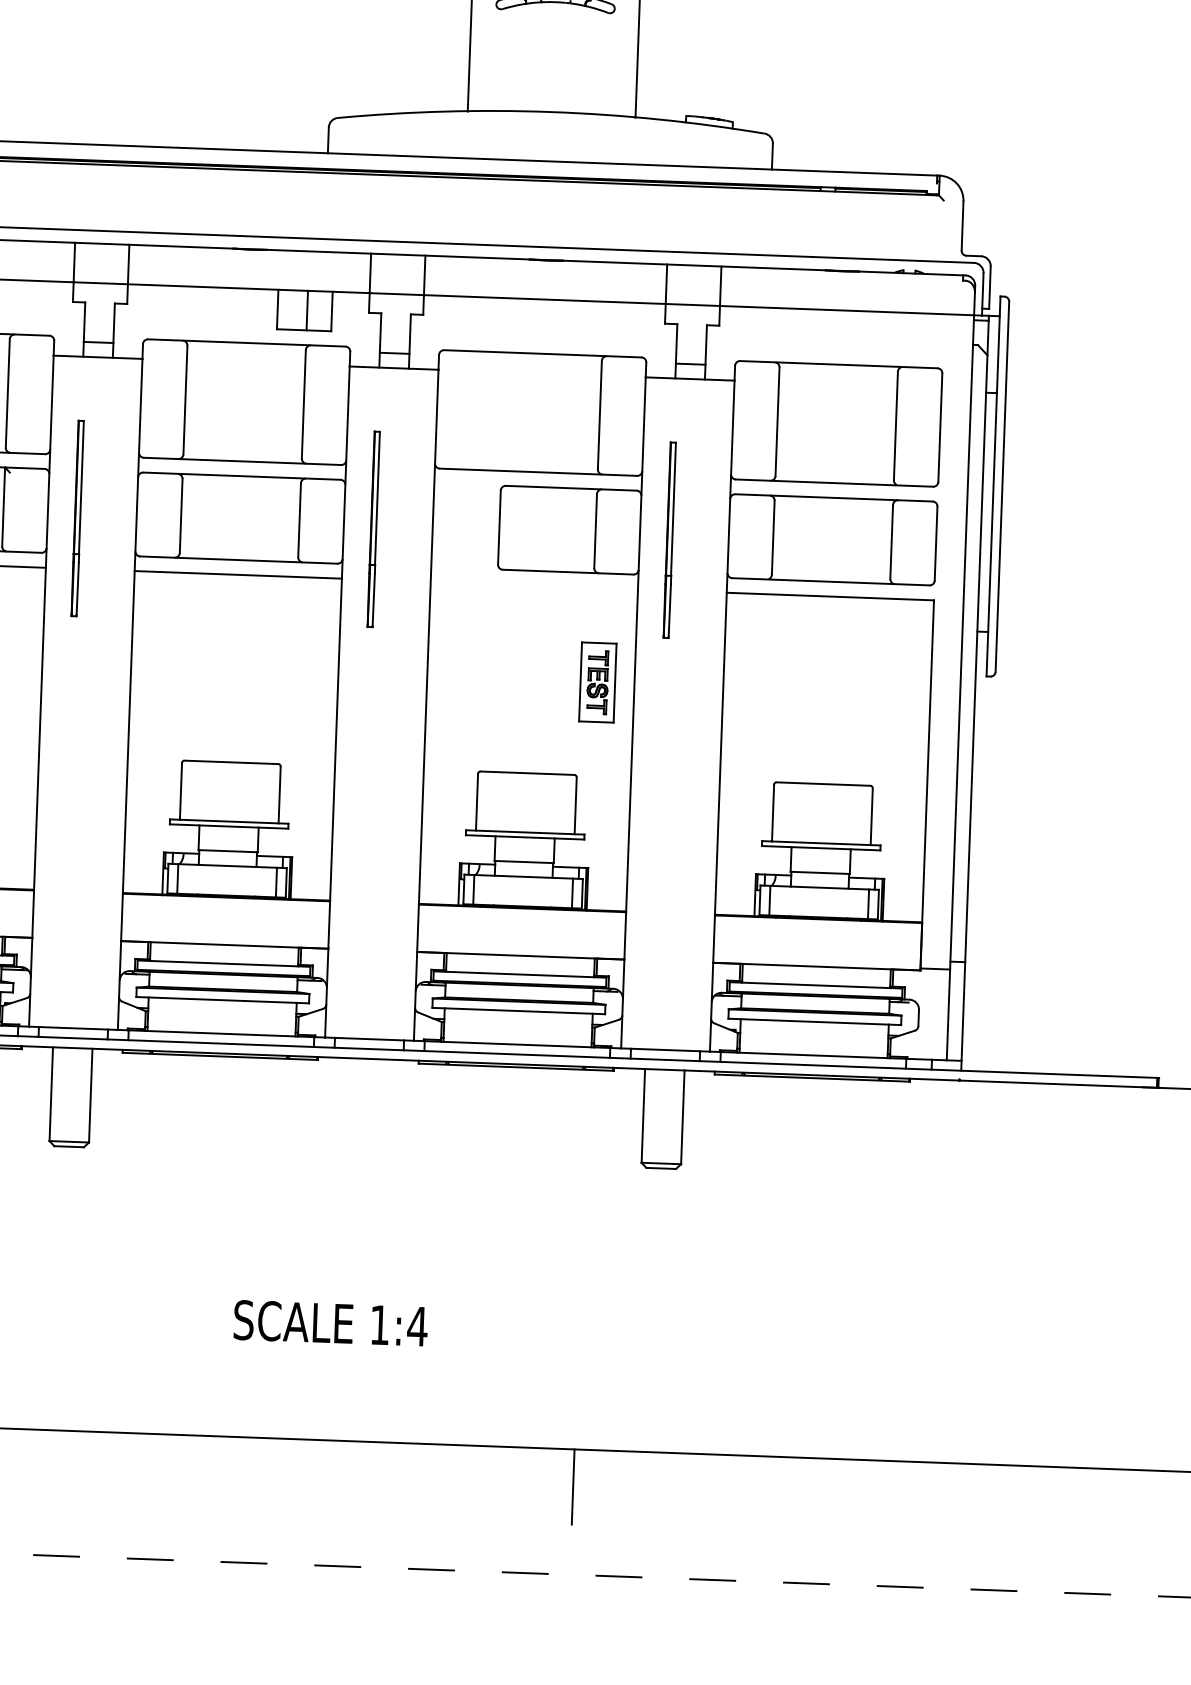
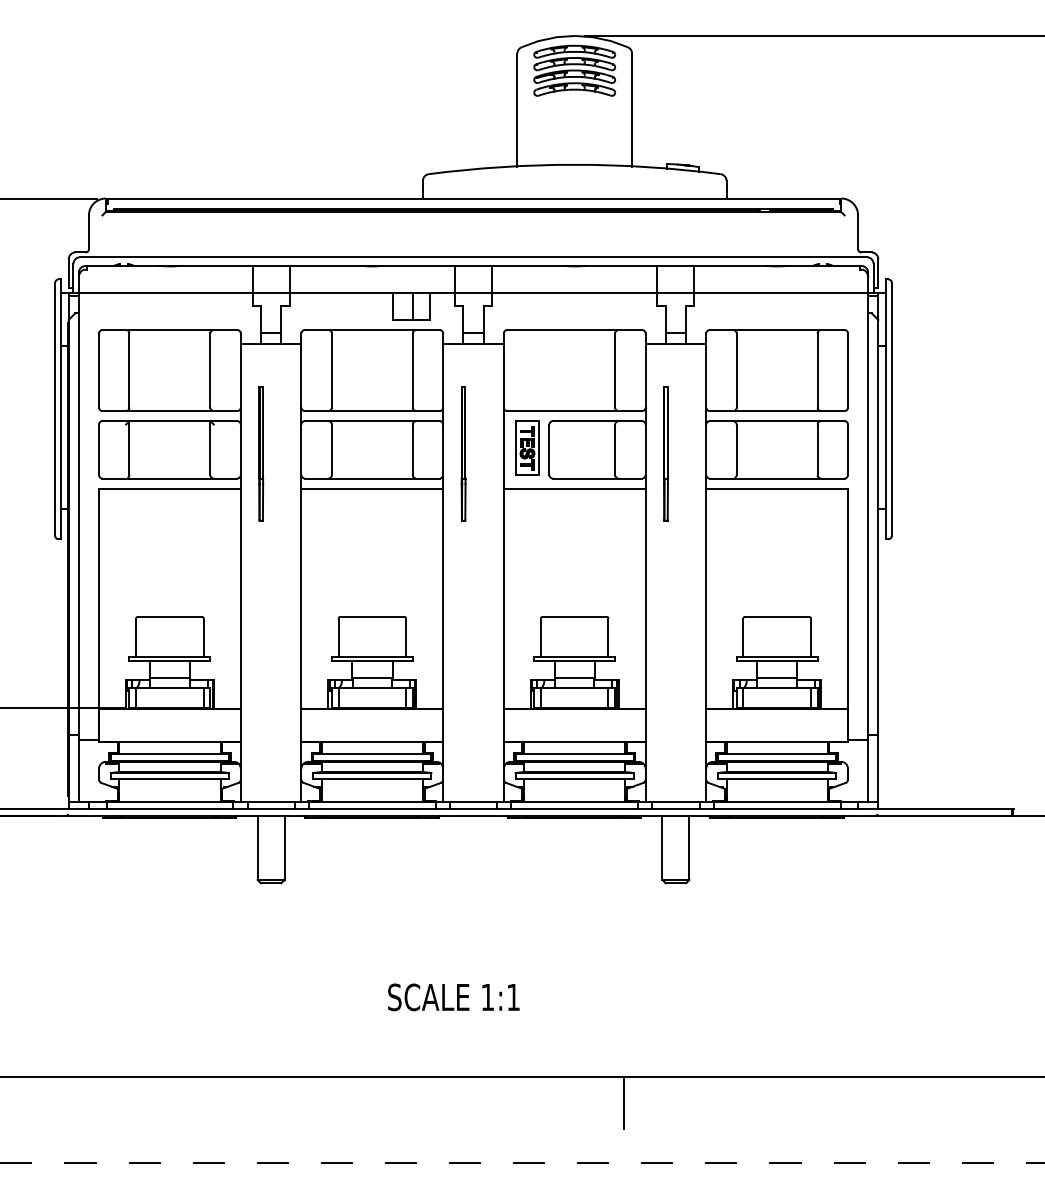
line: (534, 585) -> (574, 488), added
part: (597, 681) -> (527, 447), moved
text: (417, 1326) -> (513, 997), 1:4 -> 1:1

